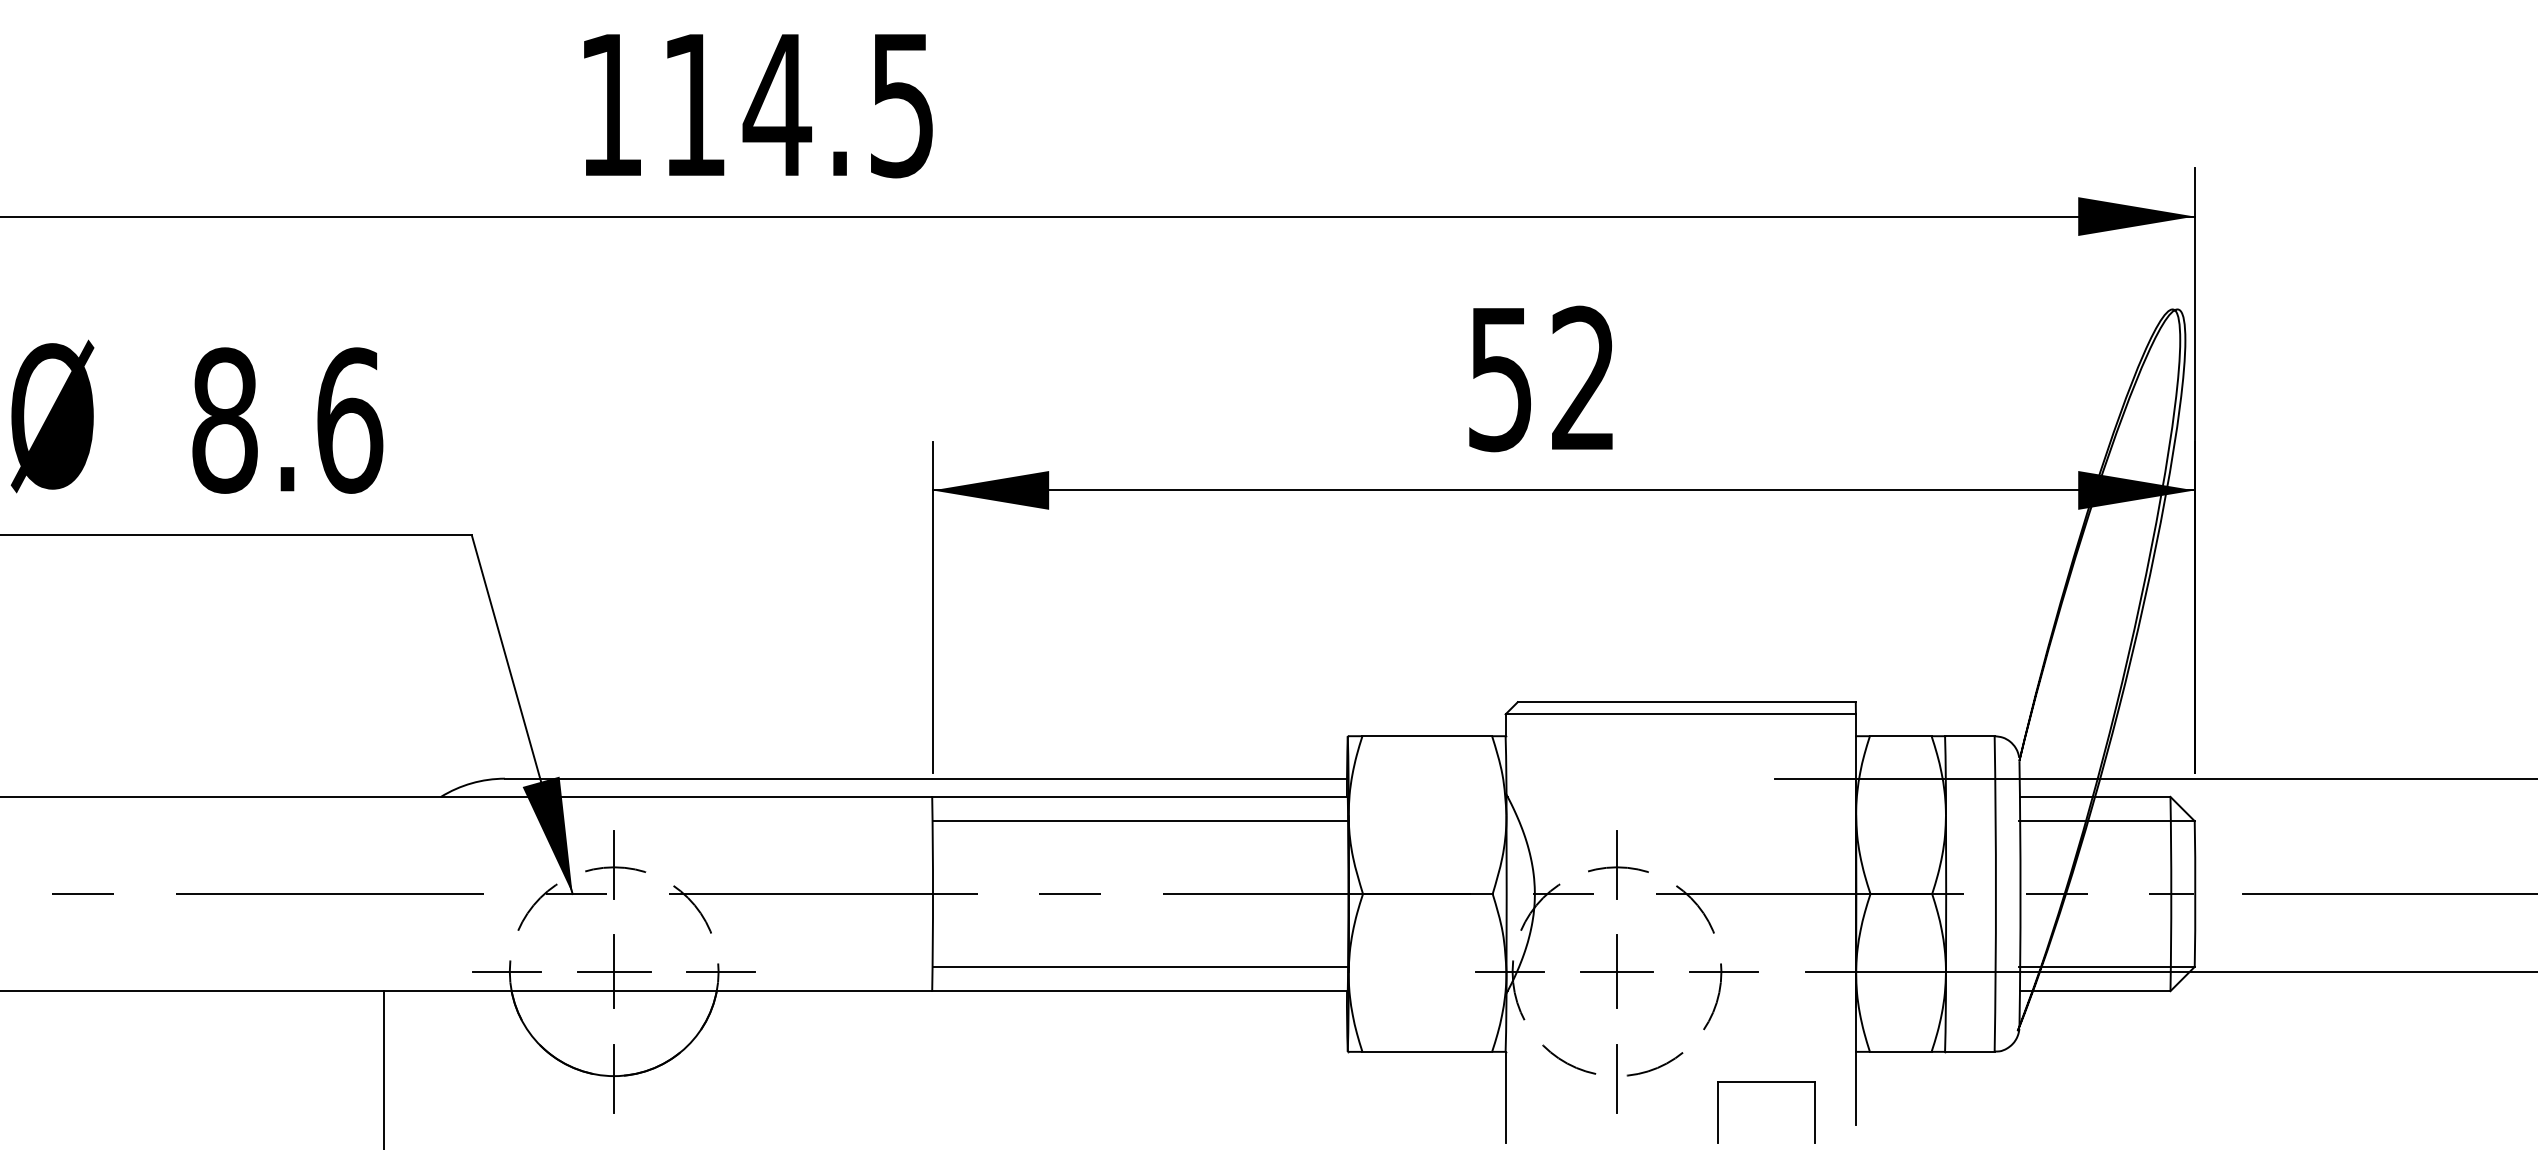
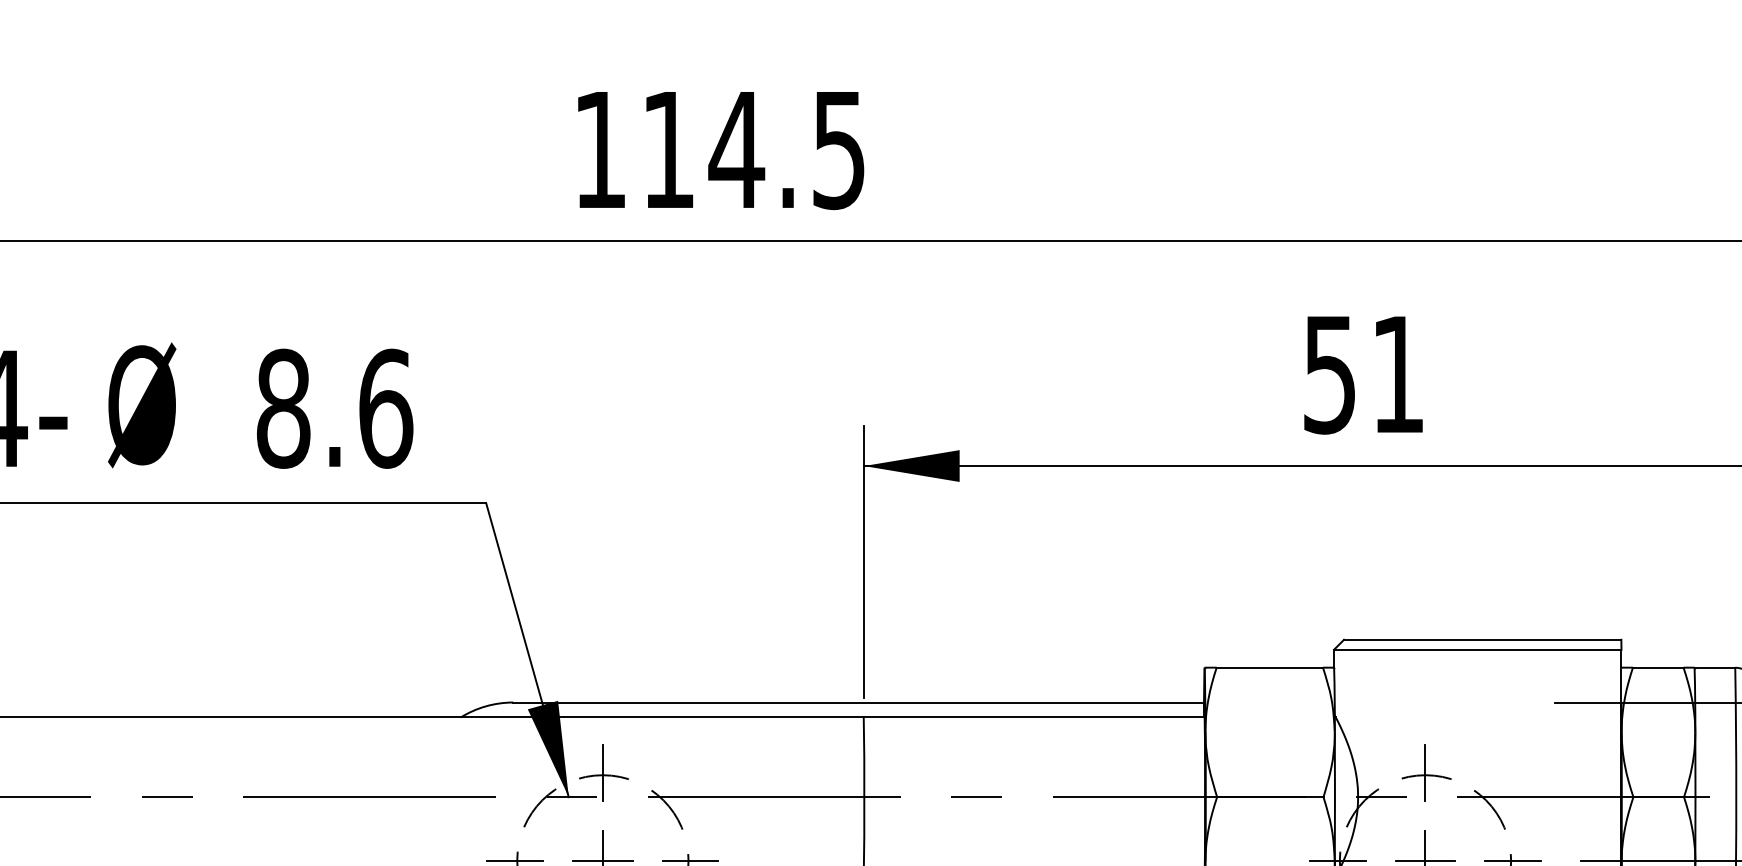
text: (1582, 377) -> (1397, 373), 52 -> 51
line: (1140, 821) -> (1034, 737), removed
line: (1140, 966) -> (1034, 856), removed

